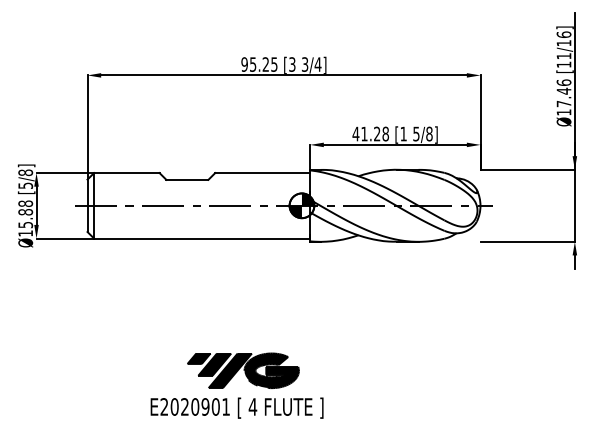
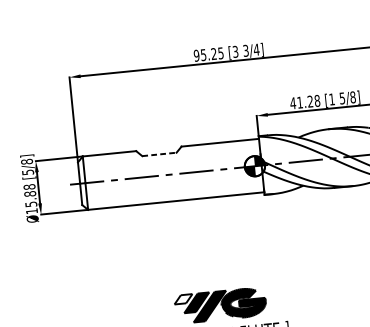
line: (187, 179) -> (159, 154), solid -> dashed
fill: (198, 358) -> (183, 299), removed

